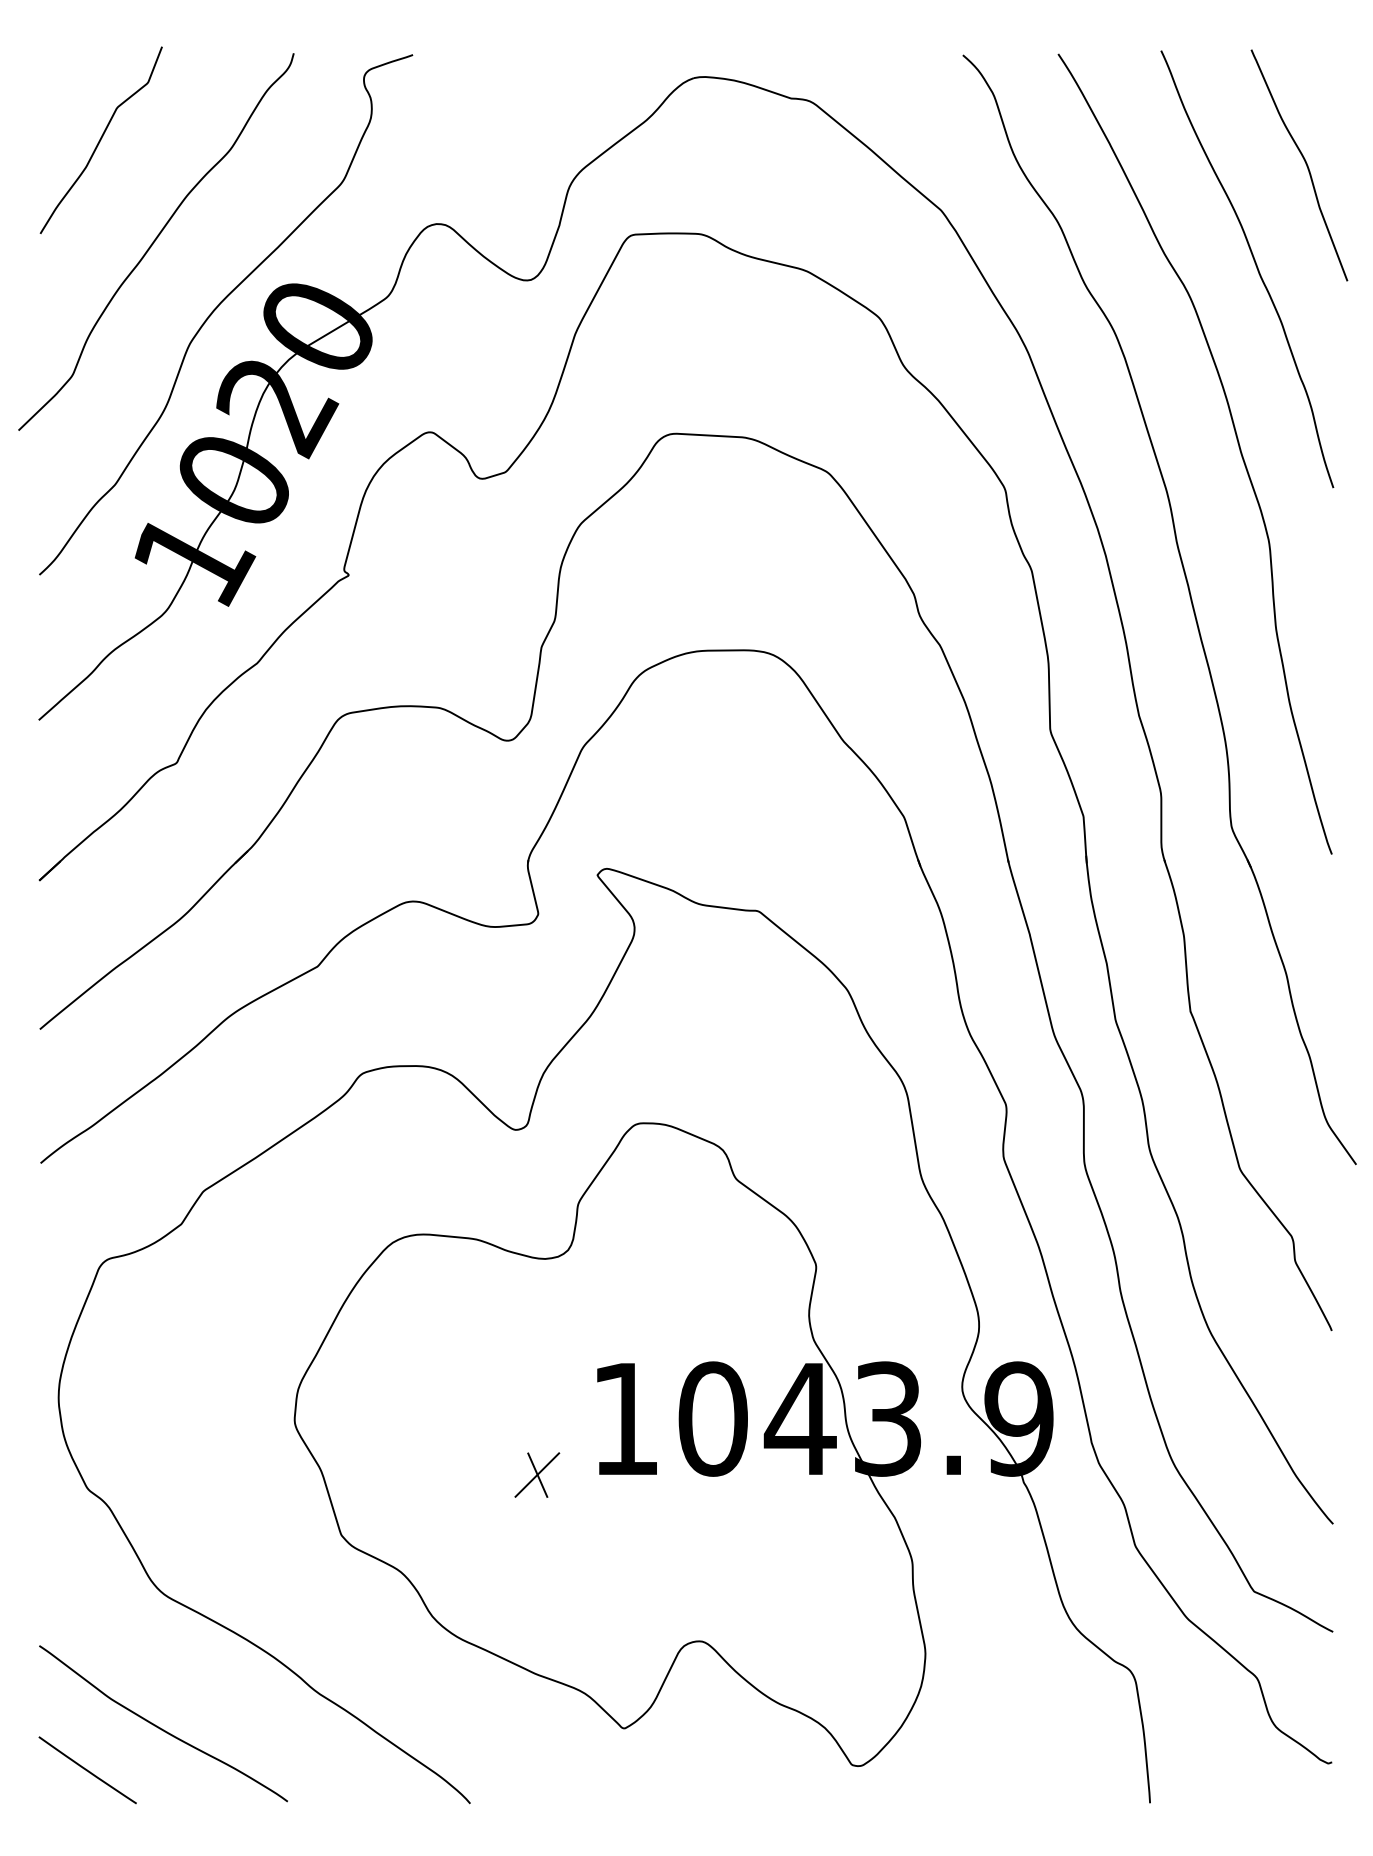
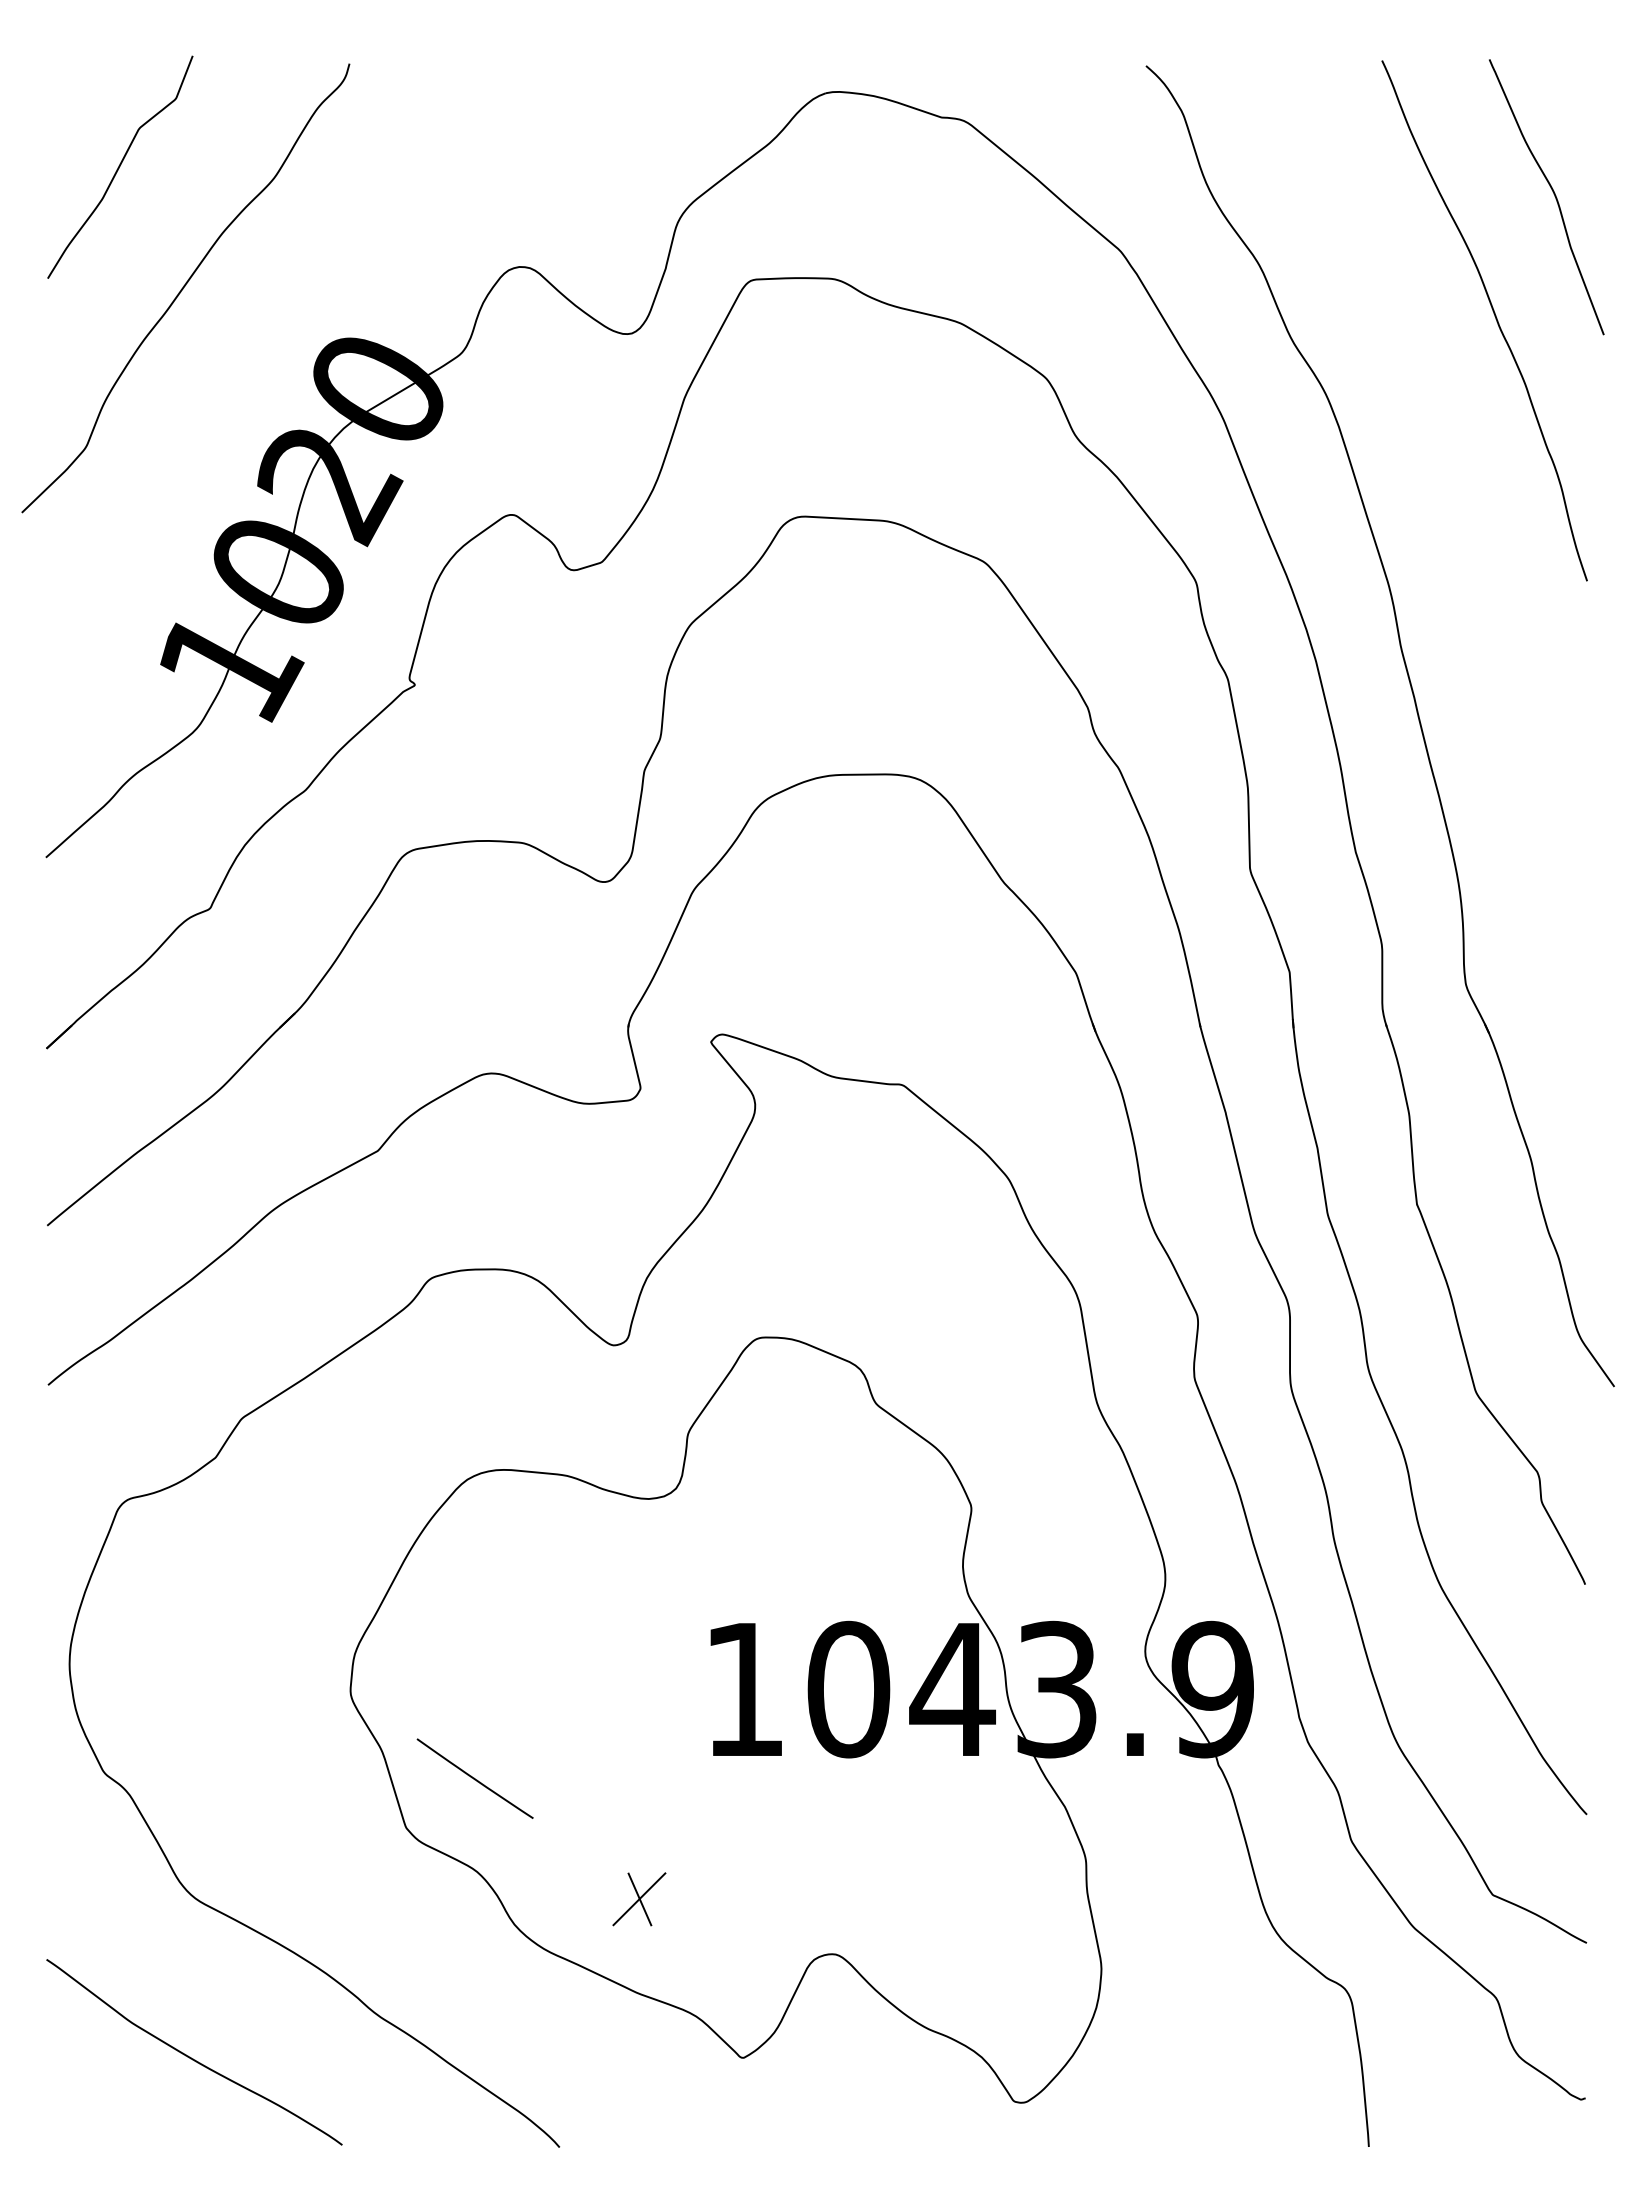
curve: (216, 309) -> (257, 368), removed
curve: (1237, 444) -> (1473, 529), removed
part: (537, 1475) -> (639, 1899), moved
line: (87, 1770) -> (474, 1778), moved

